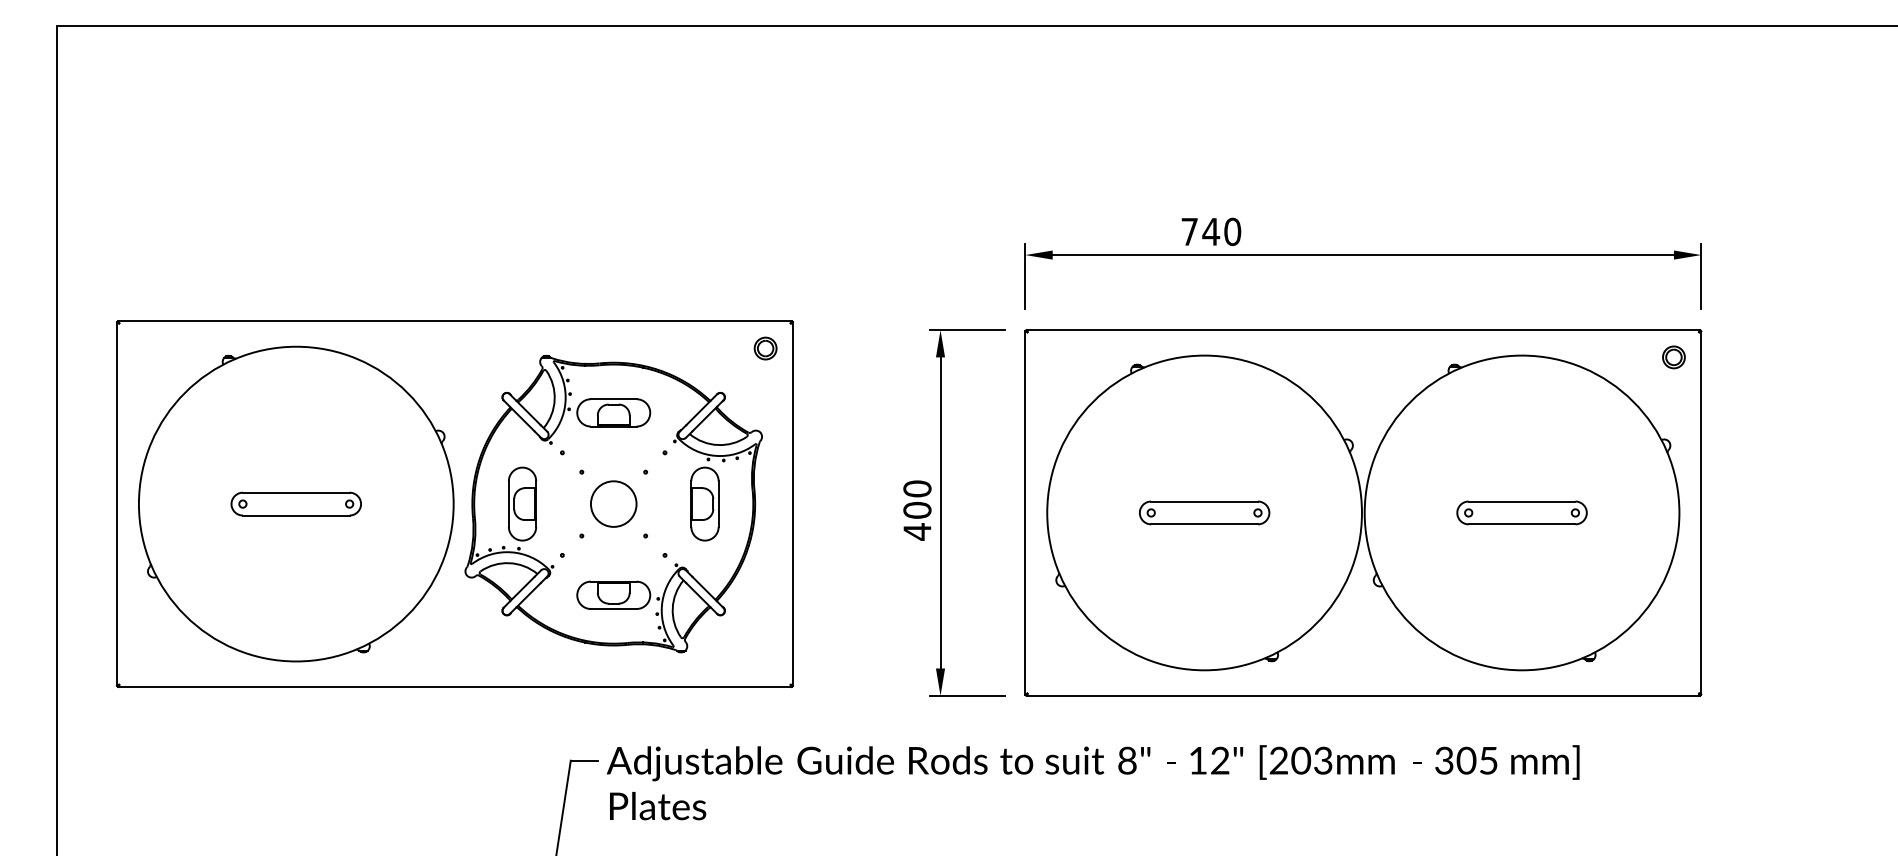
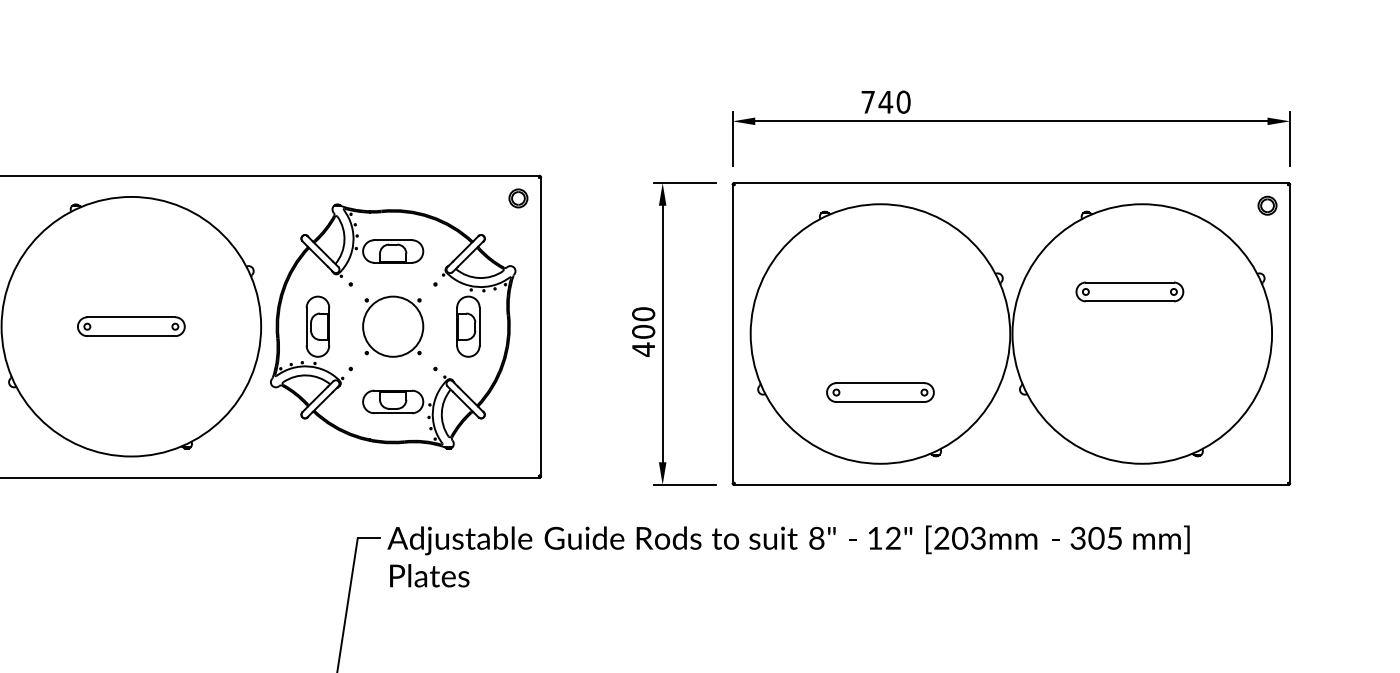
circle: (613, 503) -> (392, 326), size x1.6
part: (1204, 512) -> (880, 392), moved
part: (1521, 512) -> (1129, 291), moved

